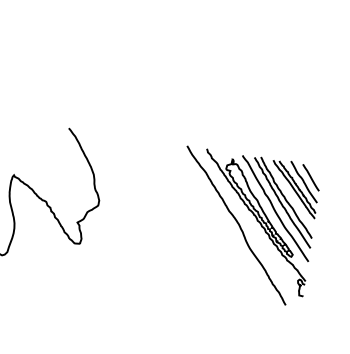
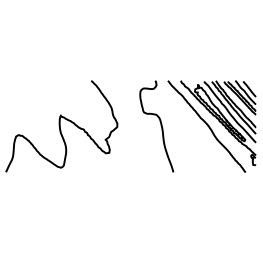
curve: (165, 213) -> (160, 125), added

